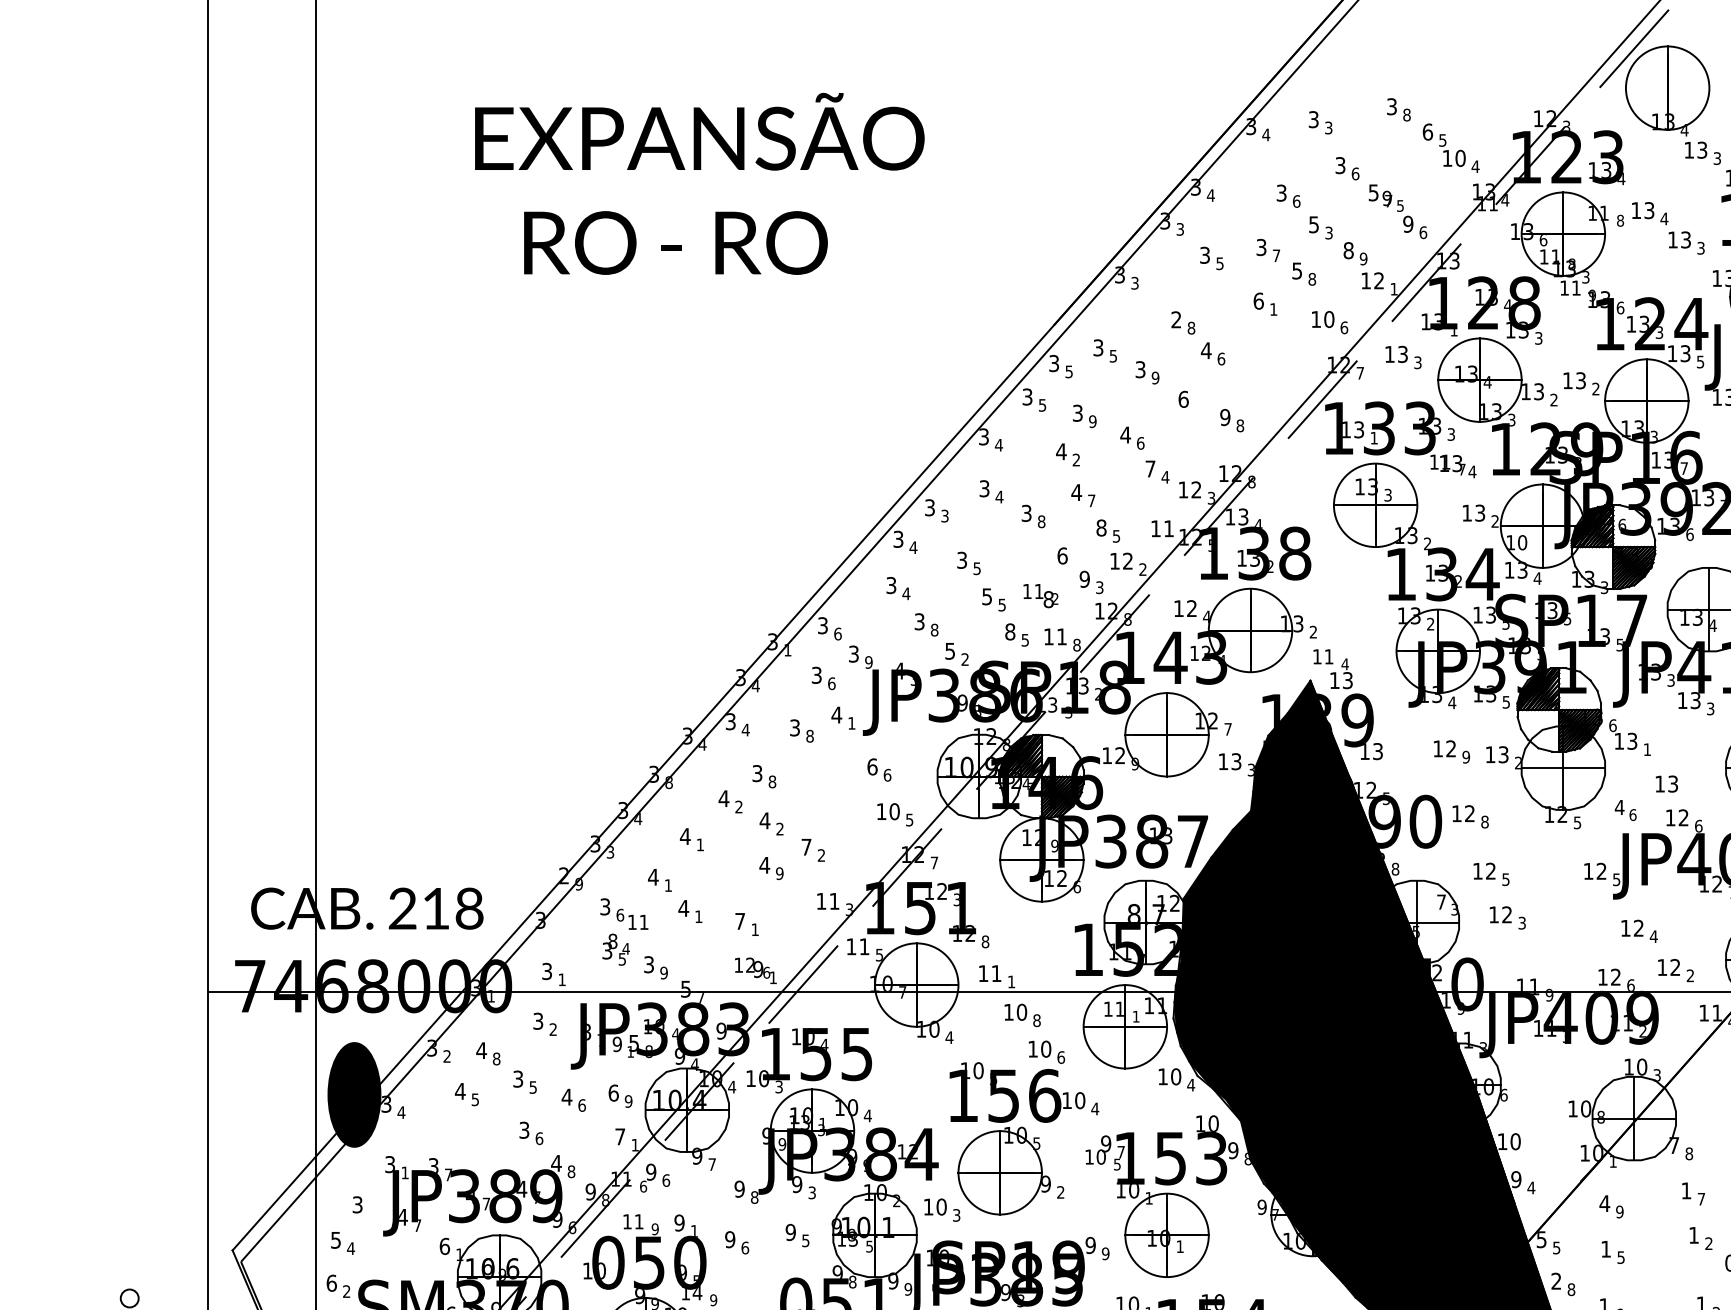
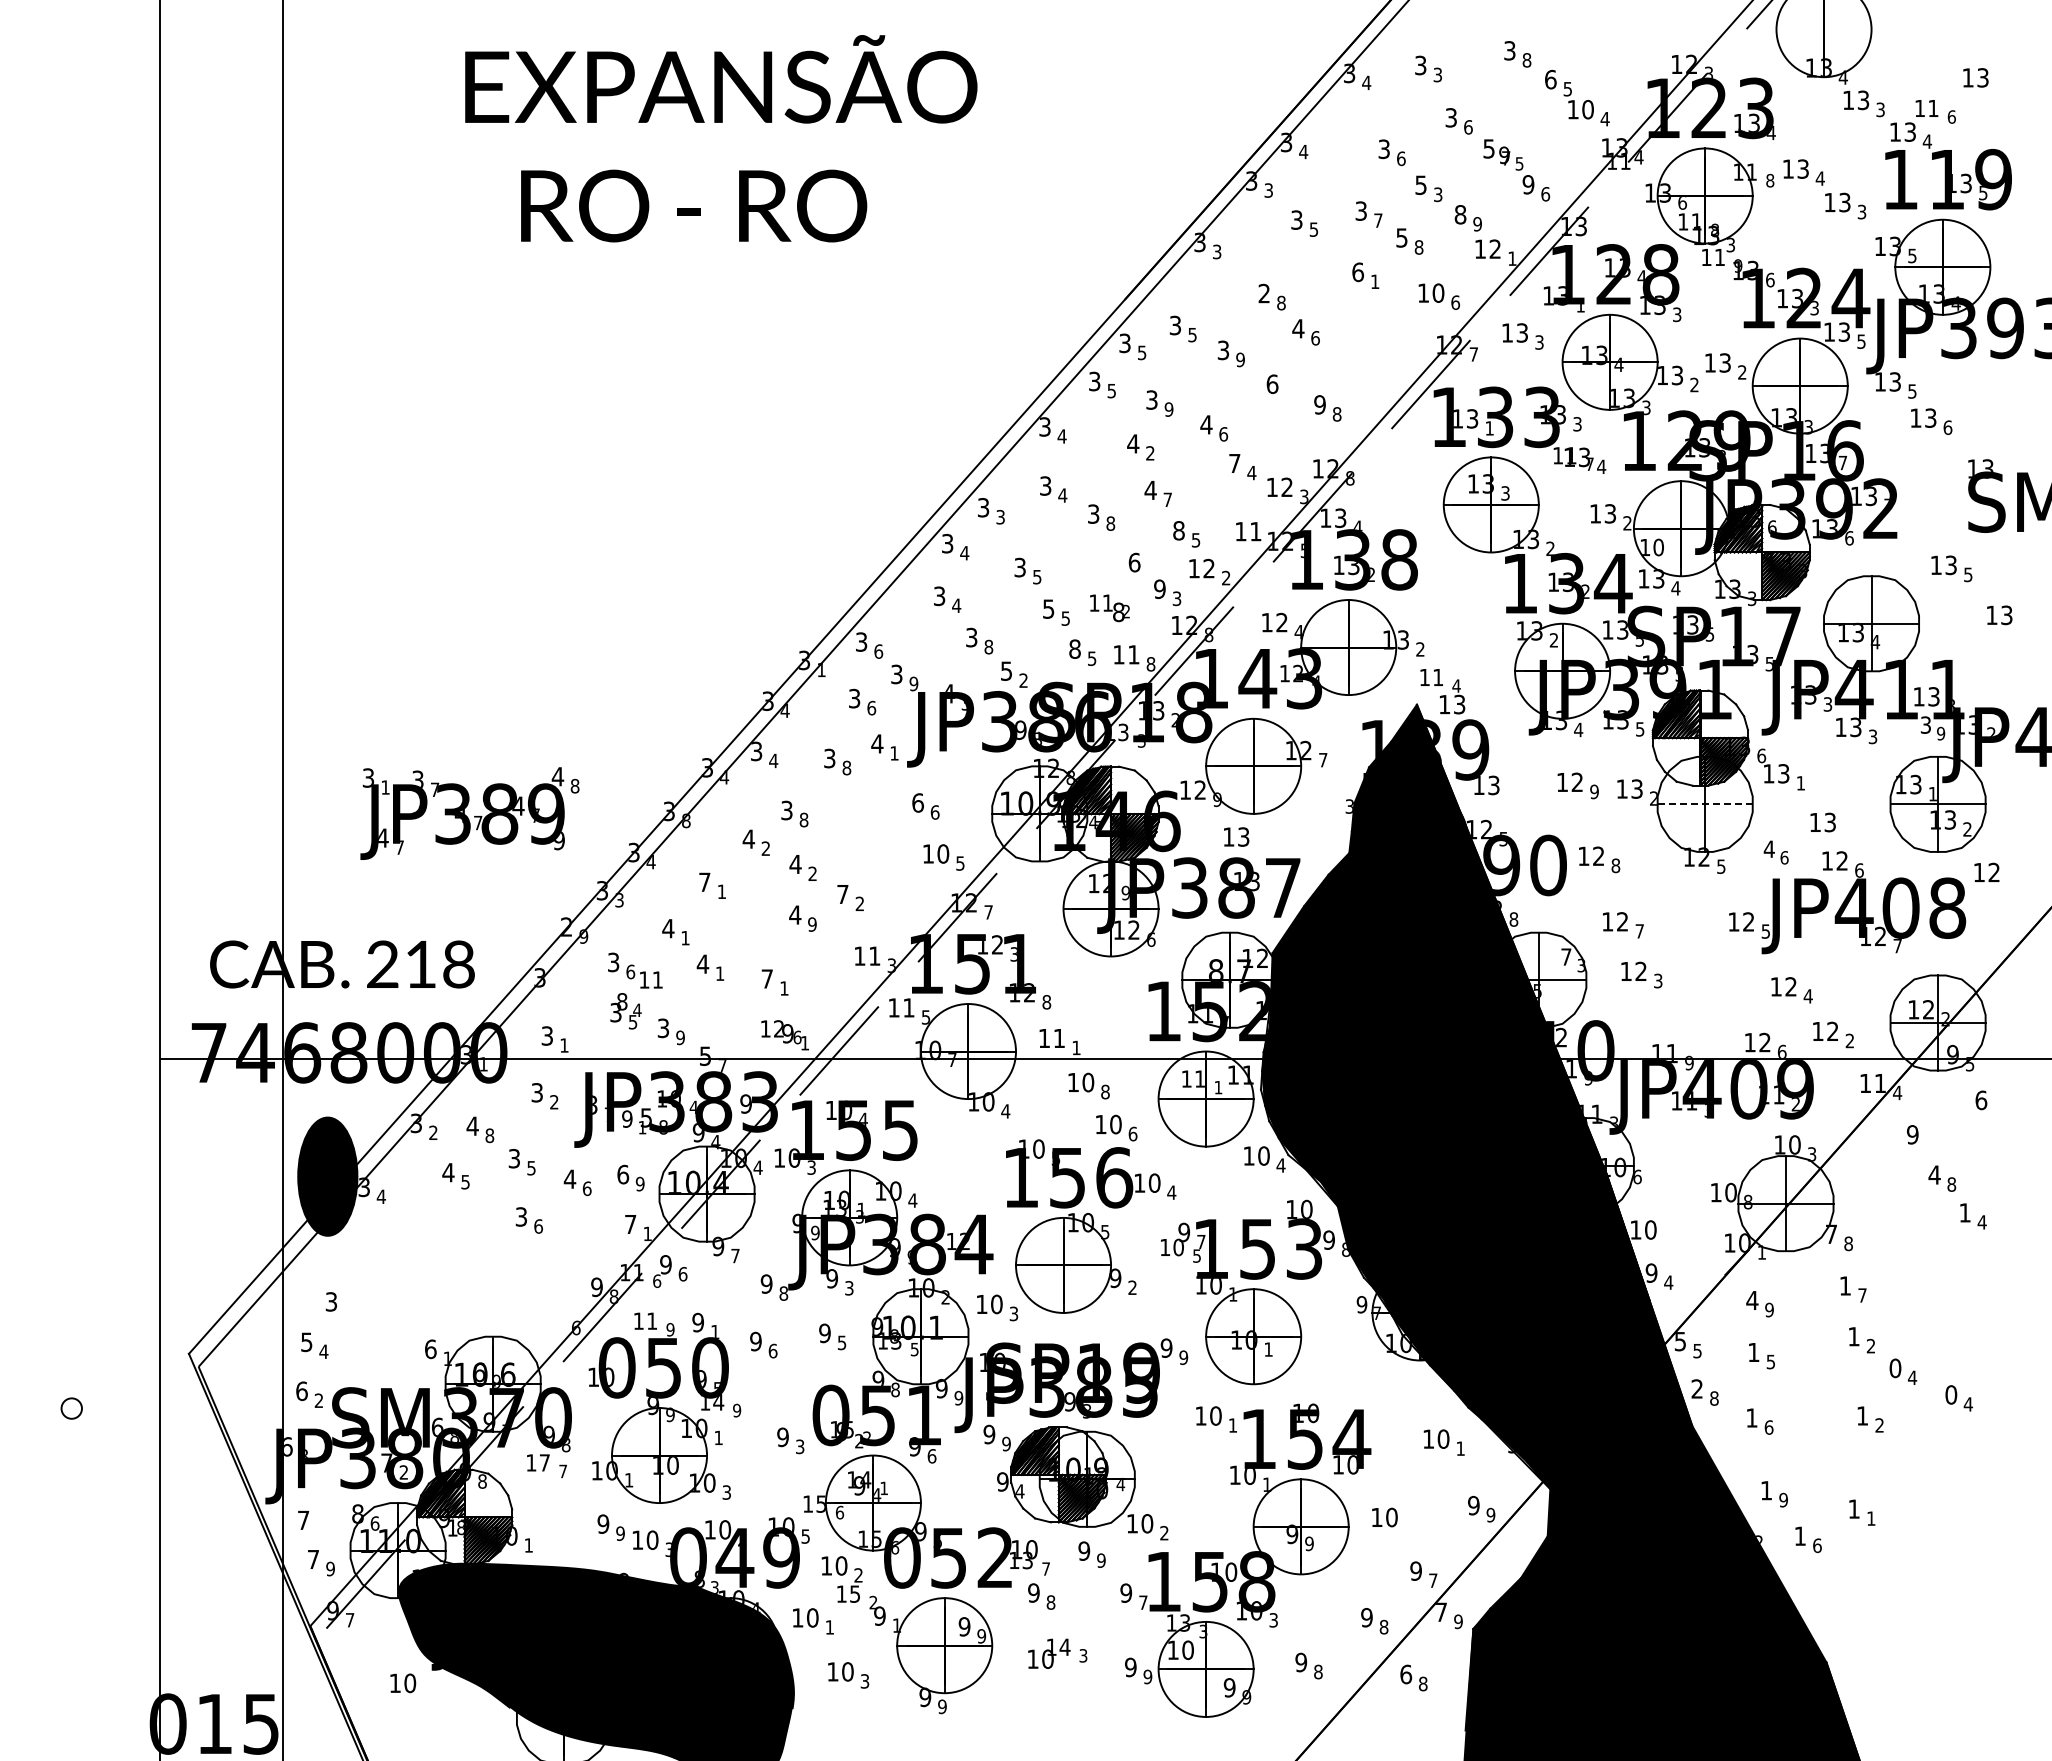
text: (1230, 761) -> (1236, 836), moved
line: (1563, 768) -> (1705, 804), solid -> dashed
text: (685, 835) -> (704, 881), 4 -> 7
text: (1505, 879) -> (1639, 931), 5 -> 7
text: (478, 1195) -> (469, 813), moved

